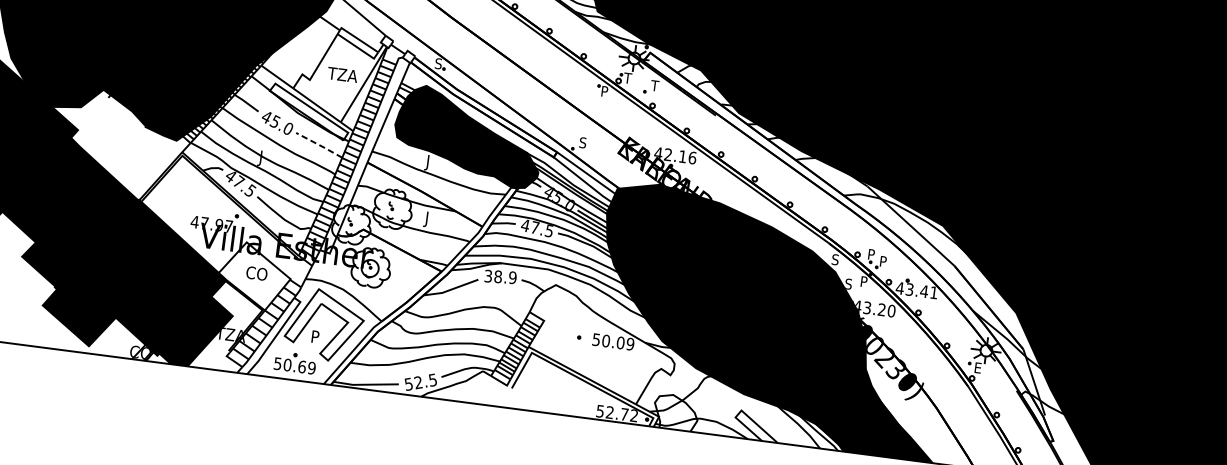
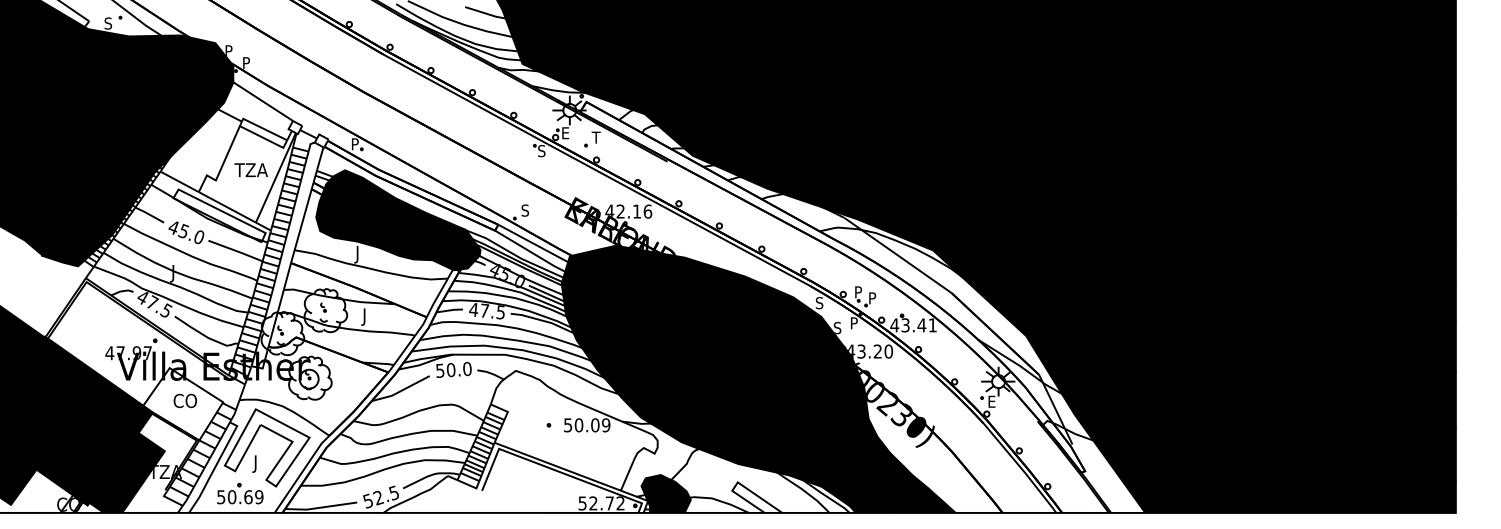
text: (437, 63) -> (354, 144), S -> P
text: (627, 78) -> (564, 133), T -> E
text: (604, 91) -> (541, 151), P -> S
line: (319, 144) -> (235, 250), dashed -> solid
text: (500, 276) -> (453, 369), 38.9 -> 50.0
text: (314, 337) -> (257, 463), P -> J
fill: (675, 412) -> (665, 493), added

